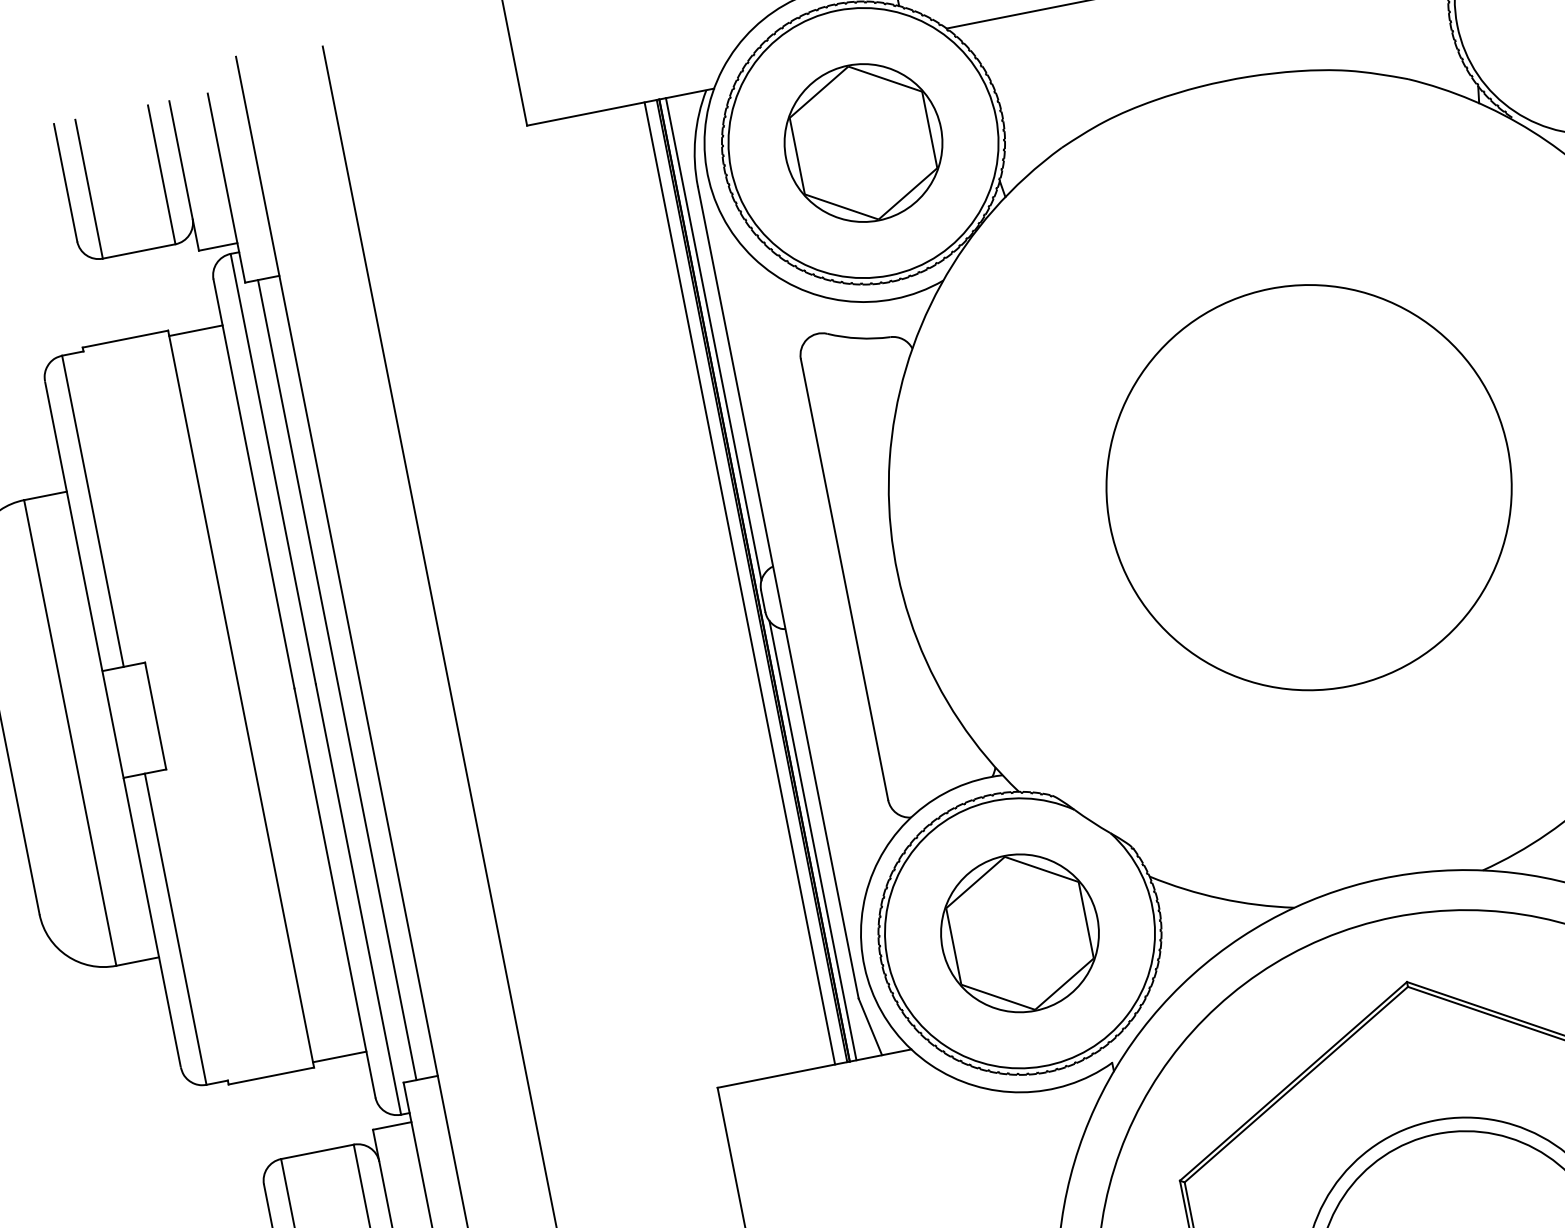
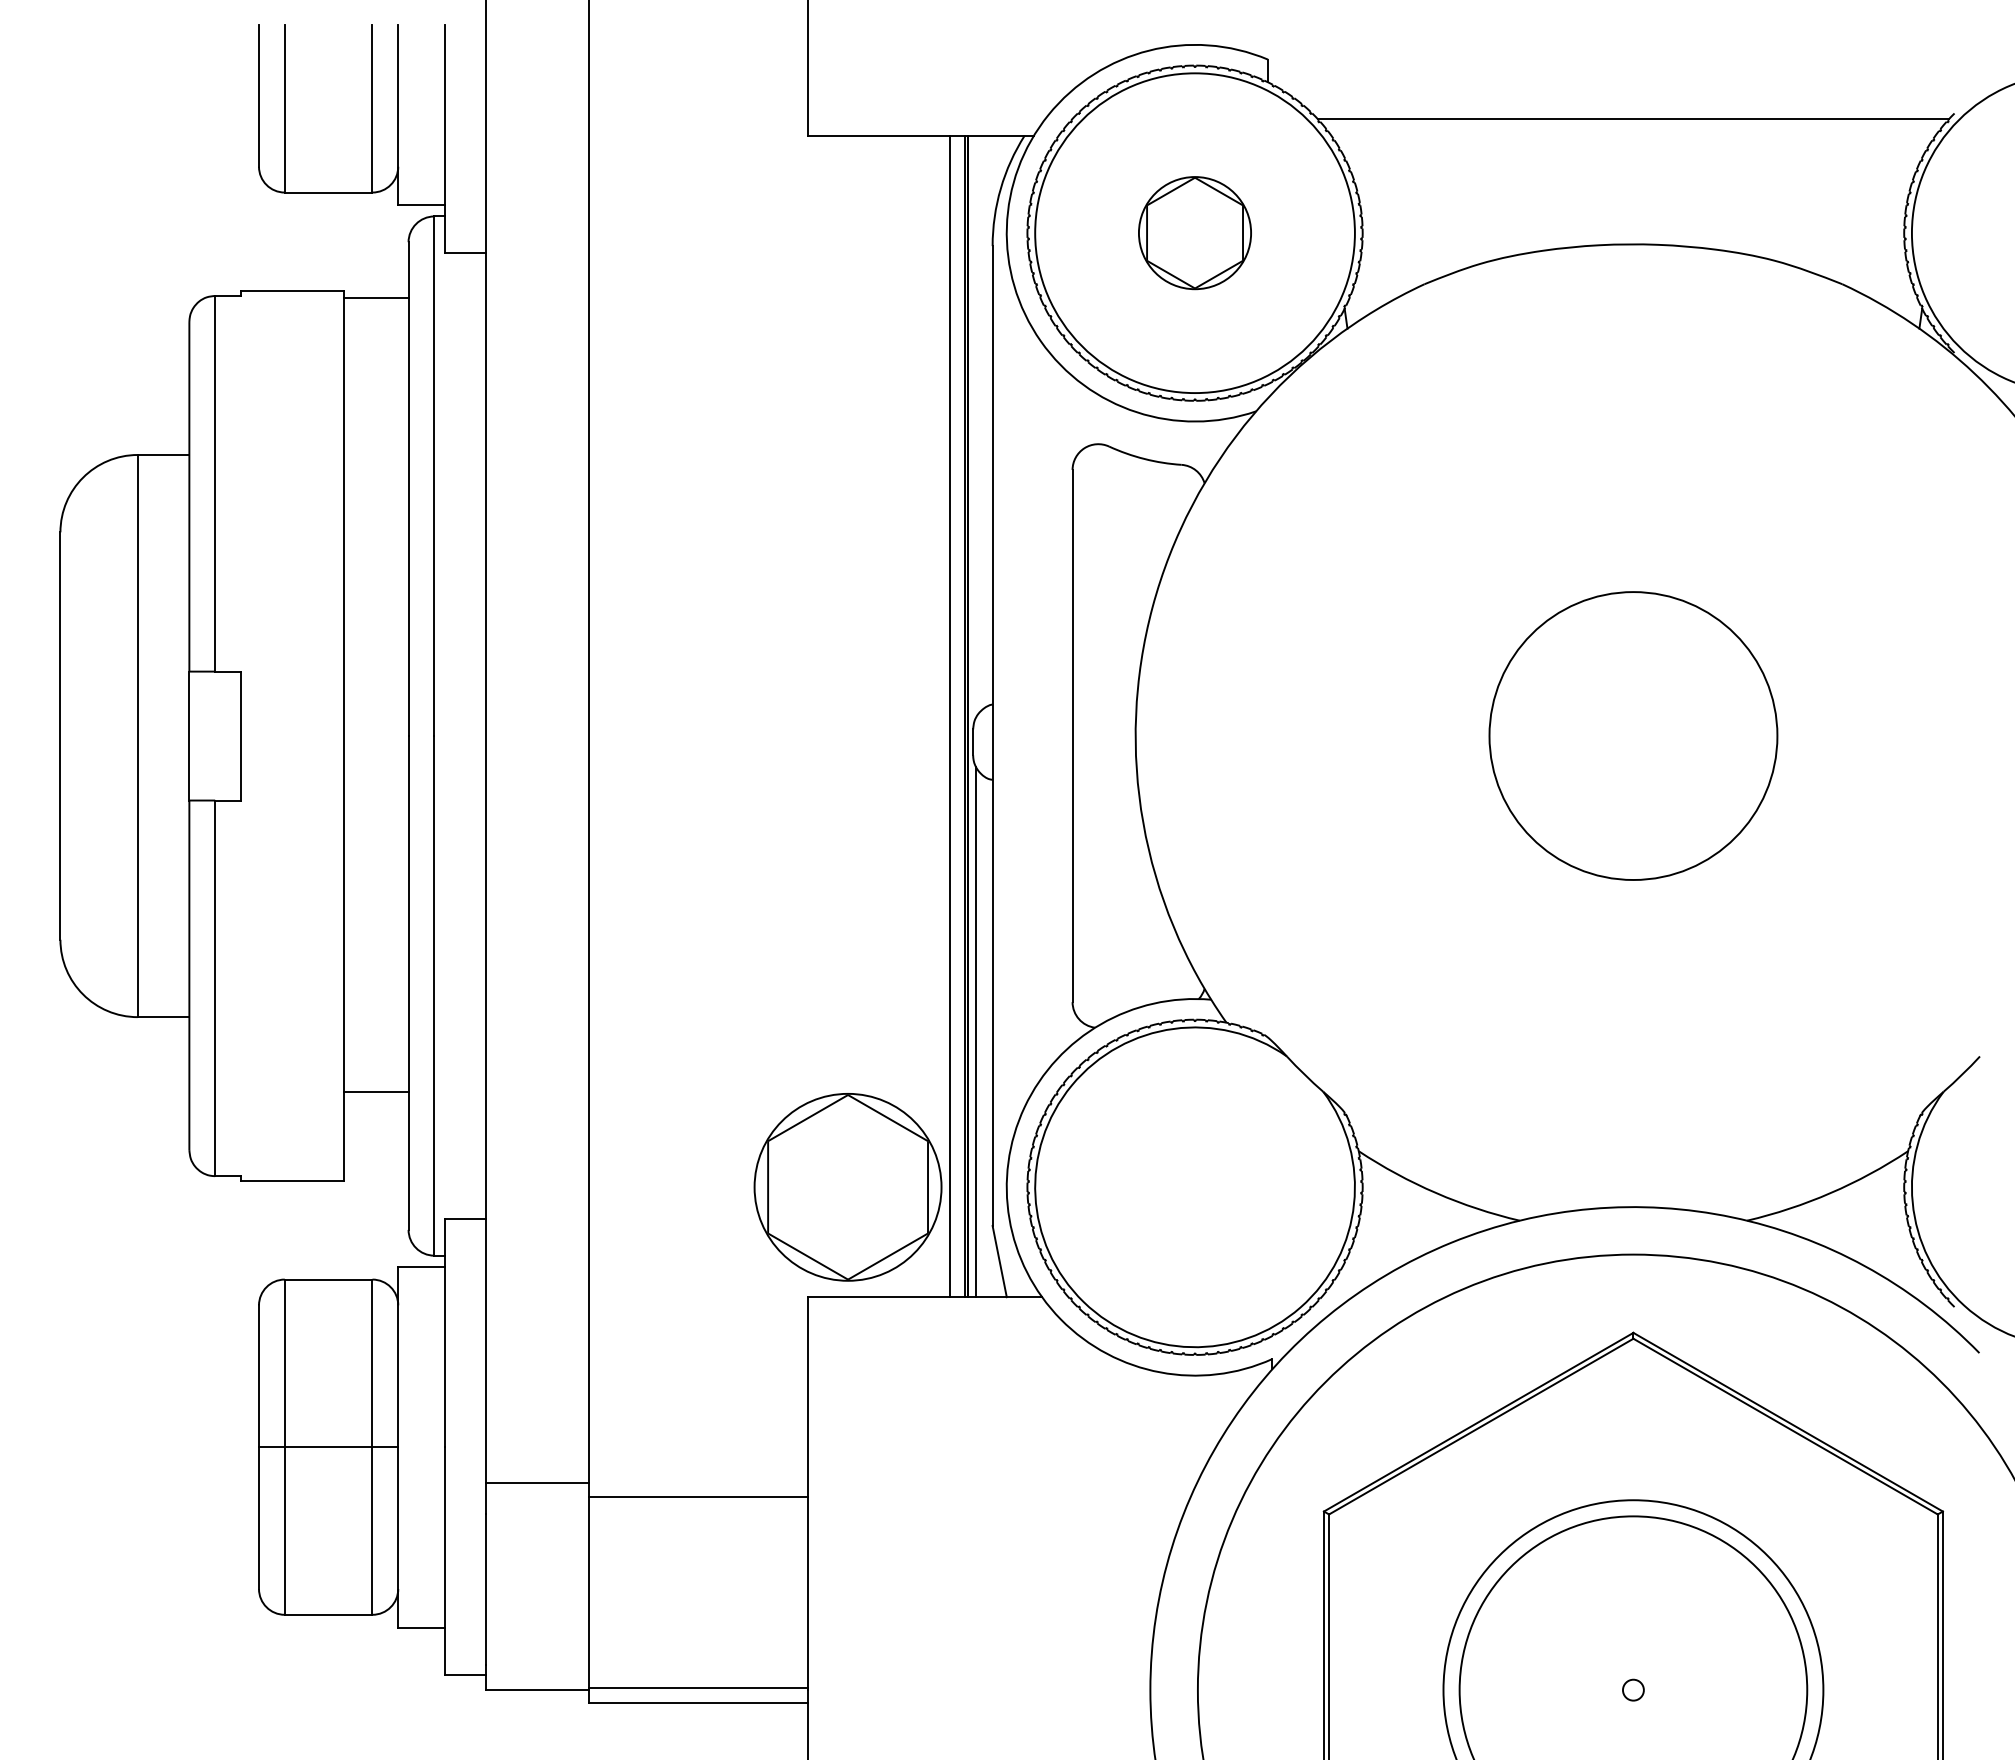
part: (862, 142) -> (1194, 232), size x0.6
line: (713, 339) -> (975, 426), removed
circle: (1309, 487) -> (1633, 735), size x0.6
line: (337, 679) -> (460, 735), removed
part: (1019, 933) -> (847, 1187), moved
line: (339, 1056) -> (376, 1092), moved

